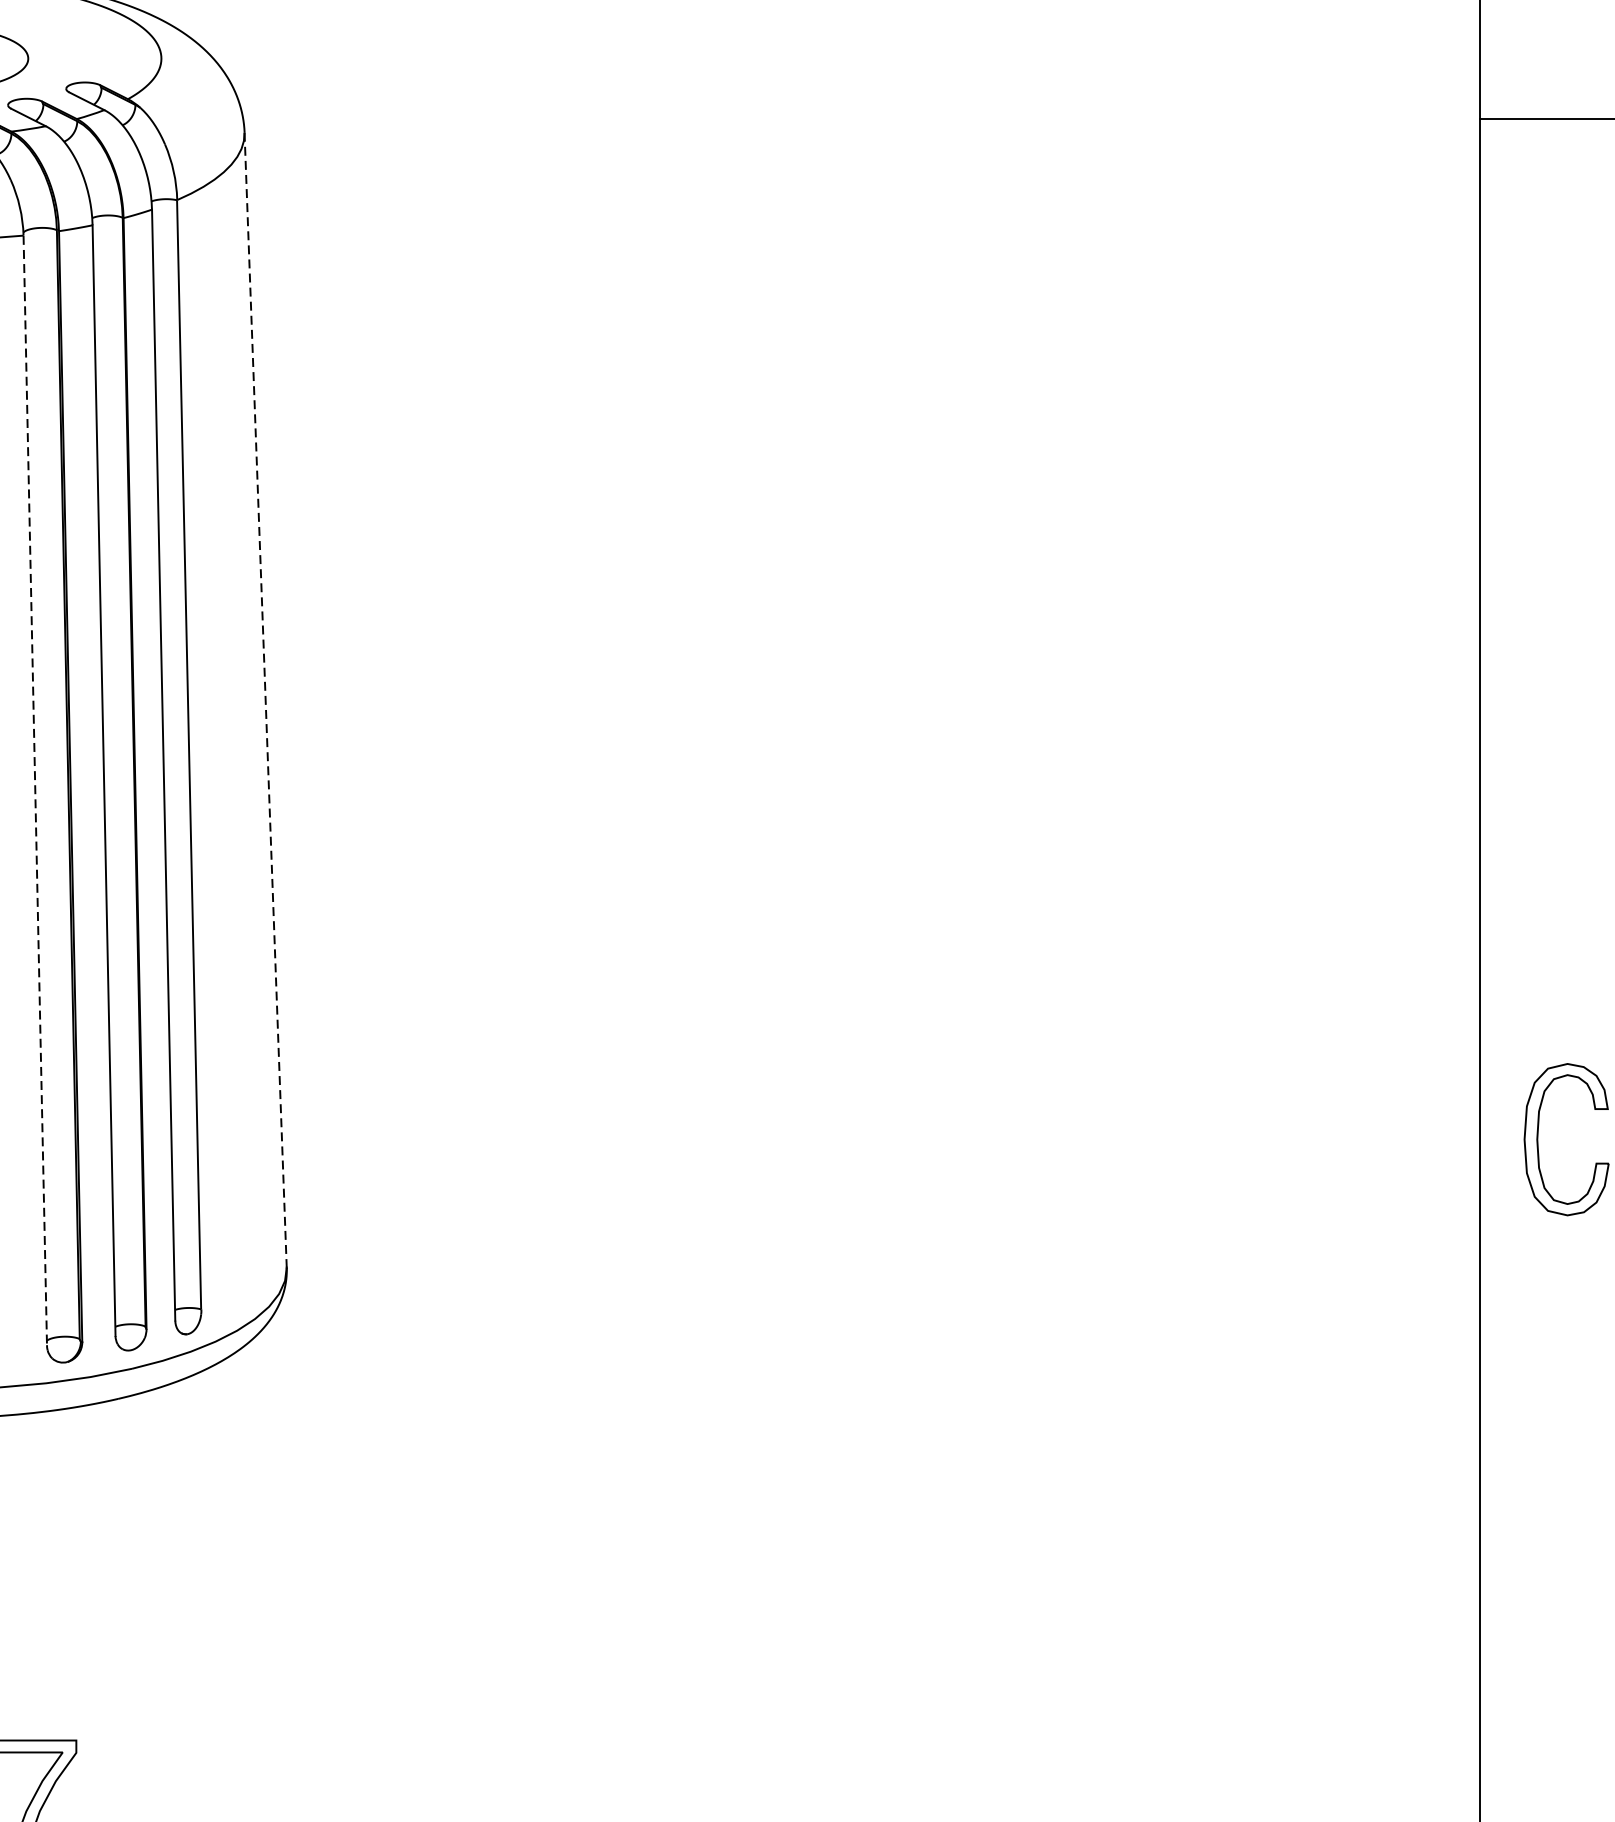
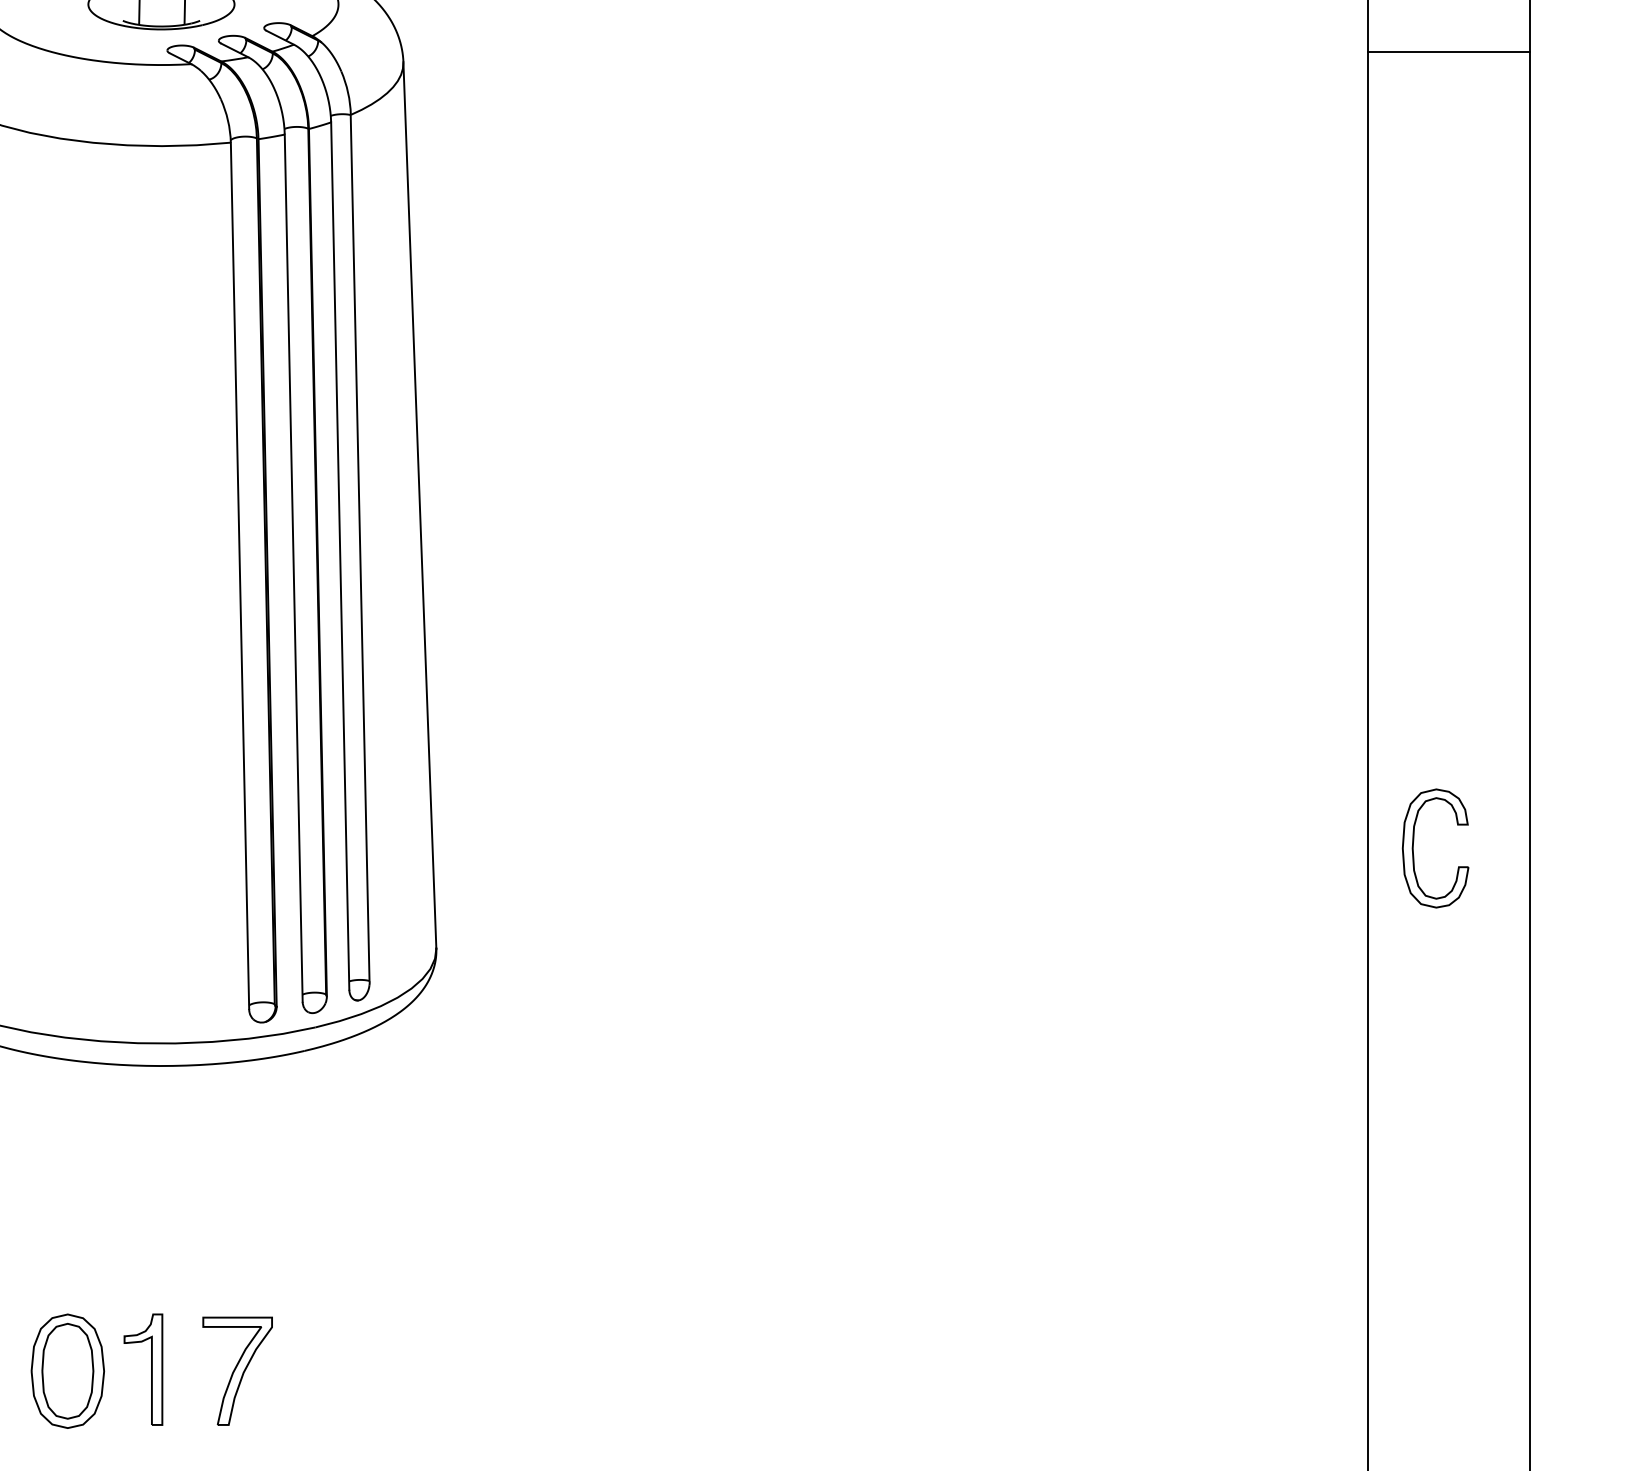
line: (265, 700) -> (419, 505), dashed -> solid
line: (35, 791) -> (240, 576), dashed -> solid

